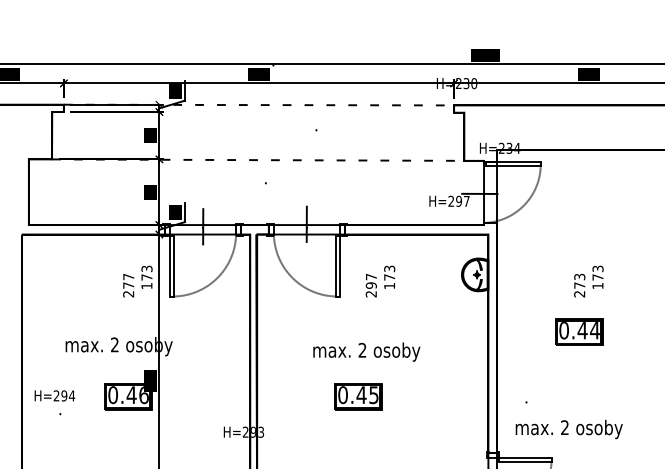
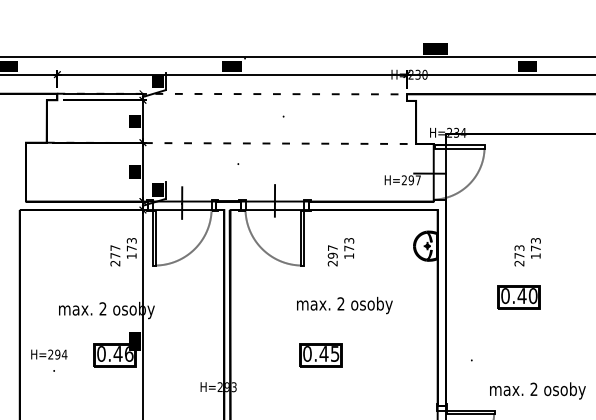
text: (594, 330) -> (532, 296), 0.44 -> 0.40
text: (366, 351) -> (344, 304), moved
text: (568, 429) -> (537, 390), moved

